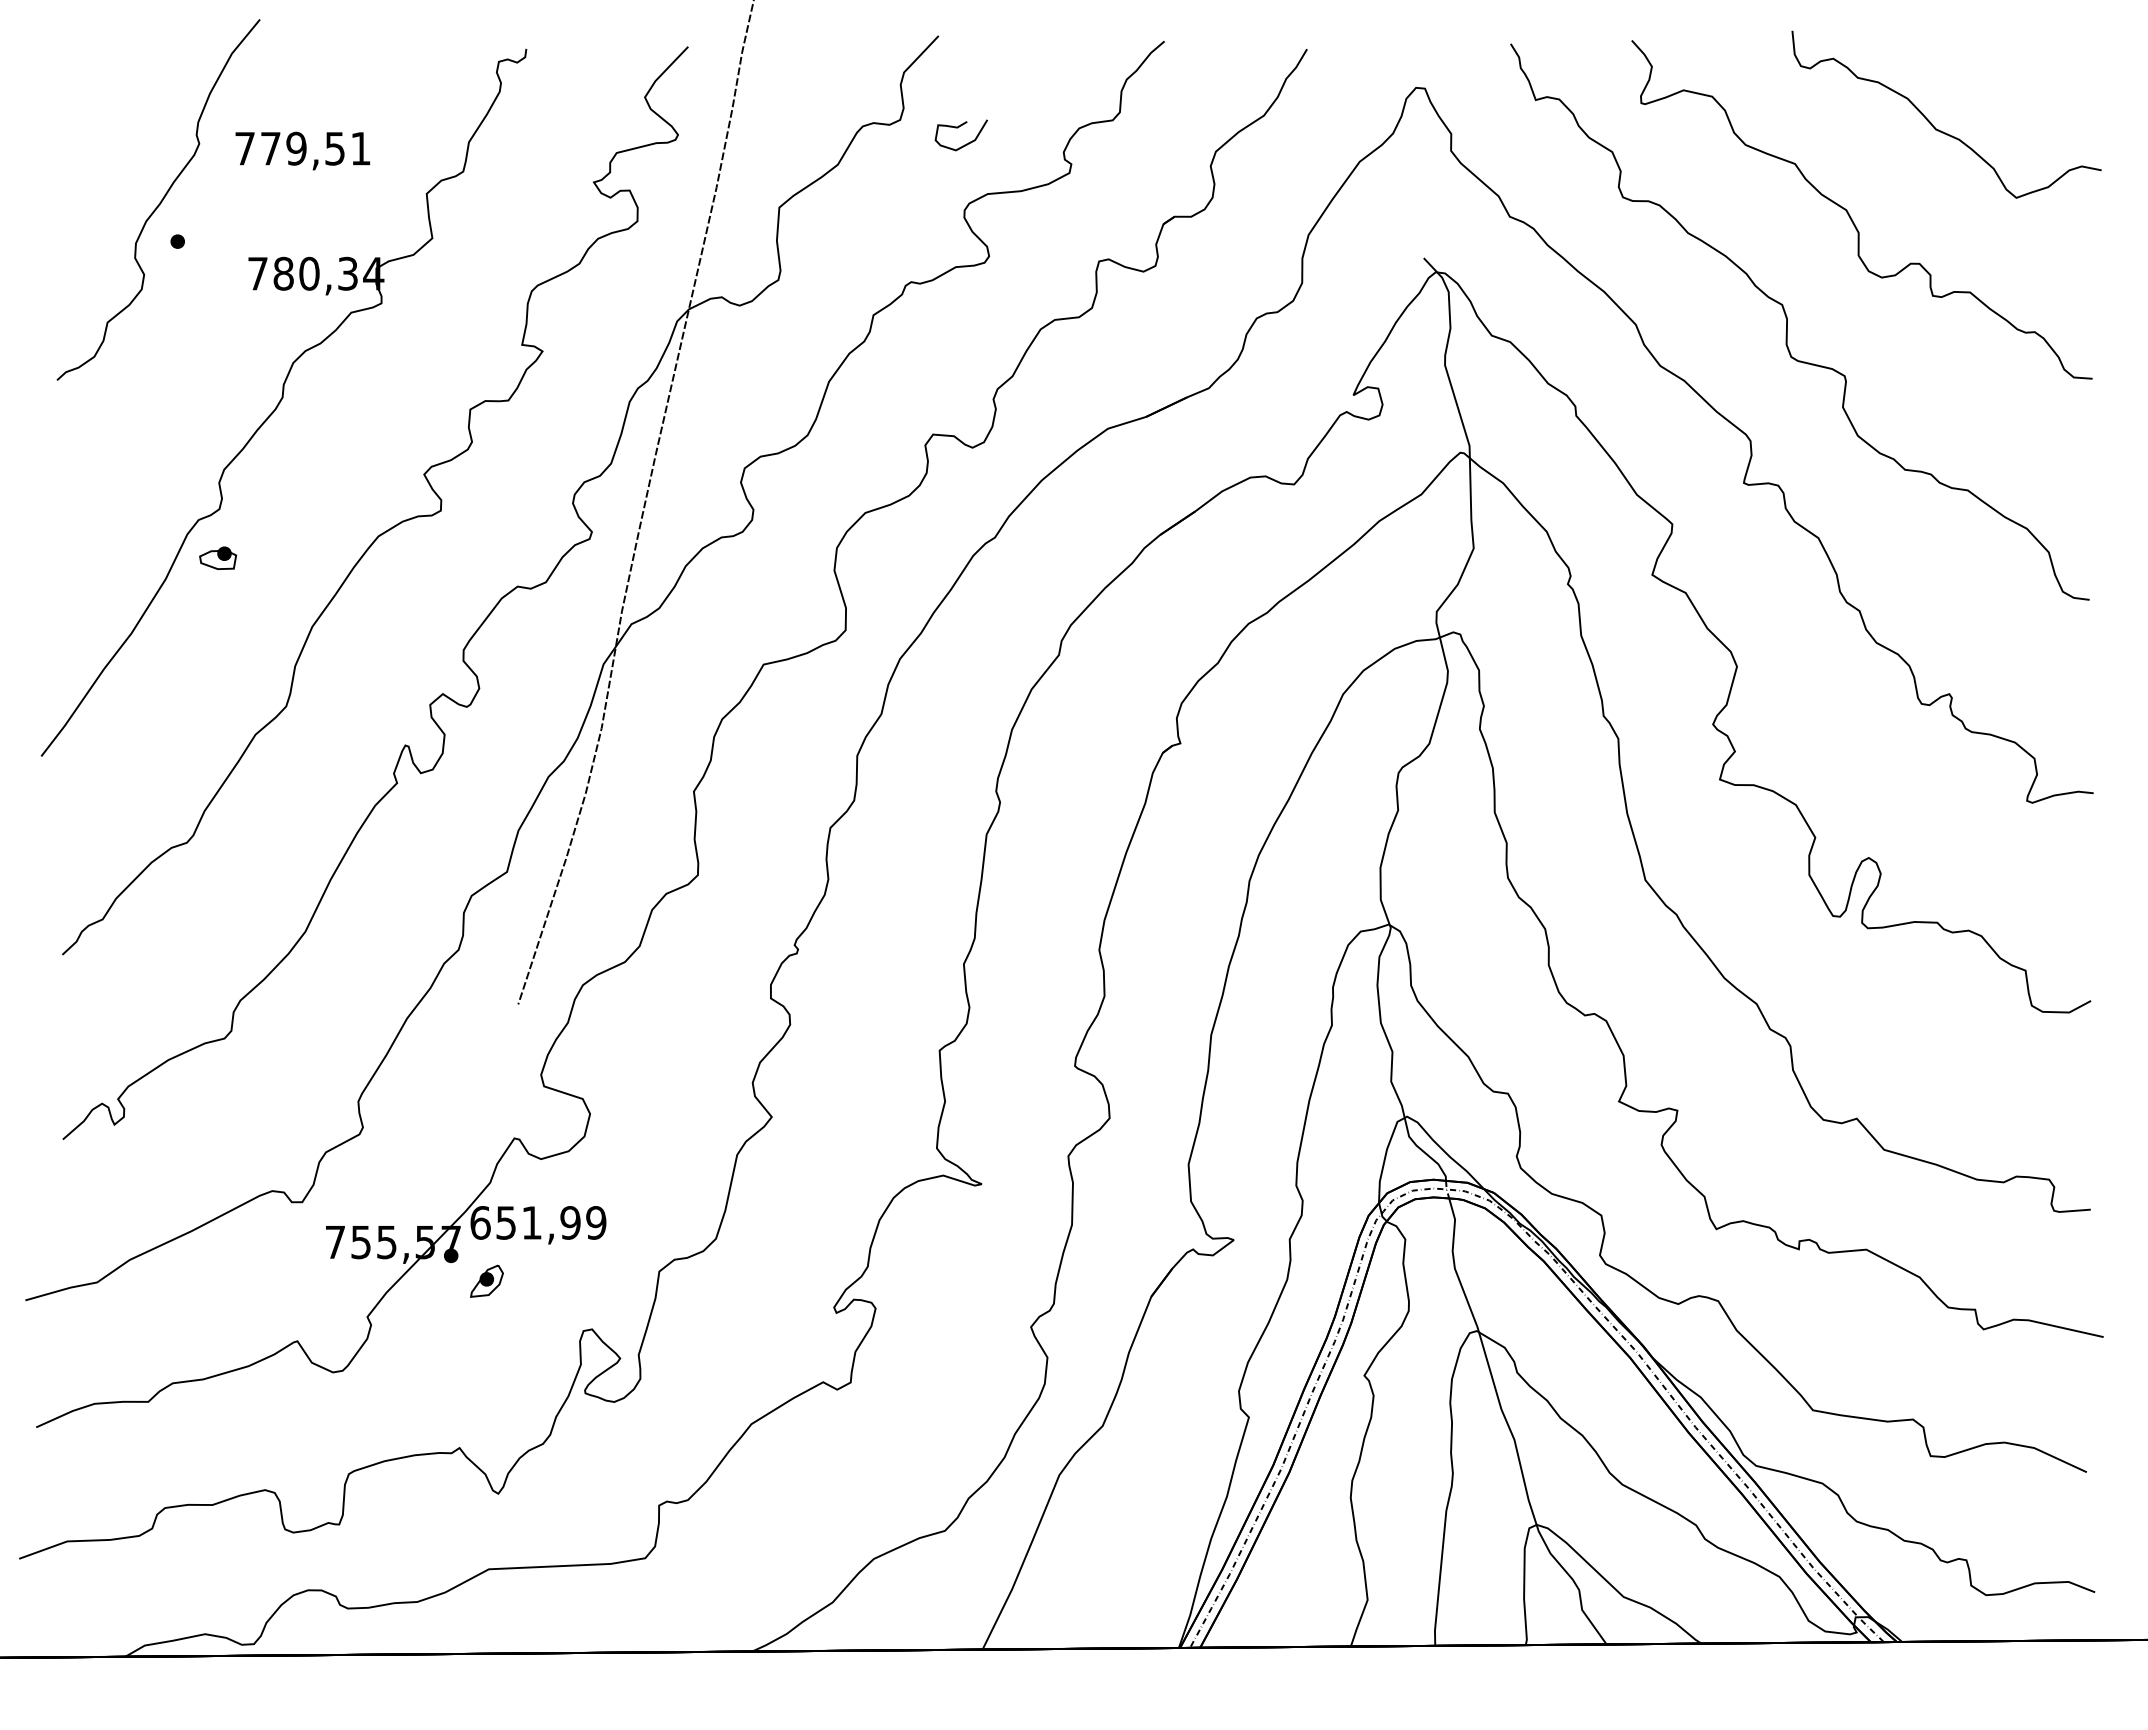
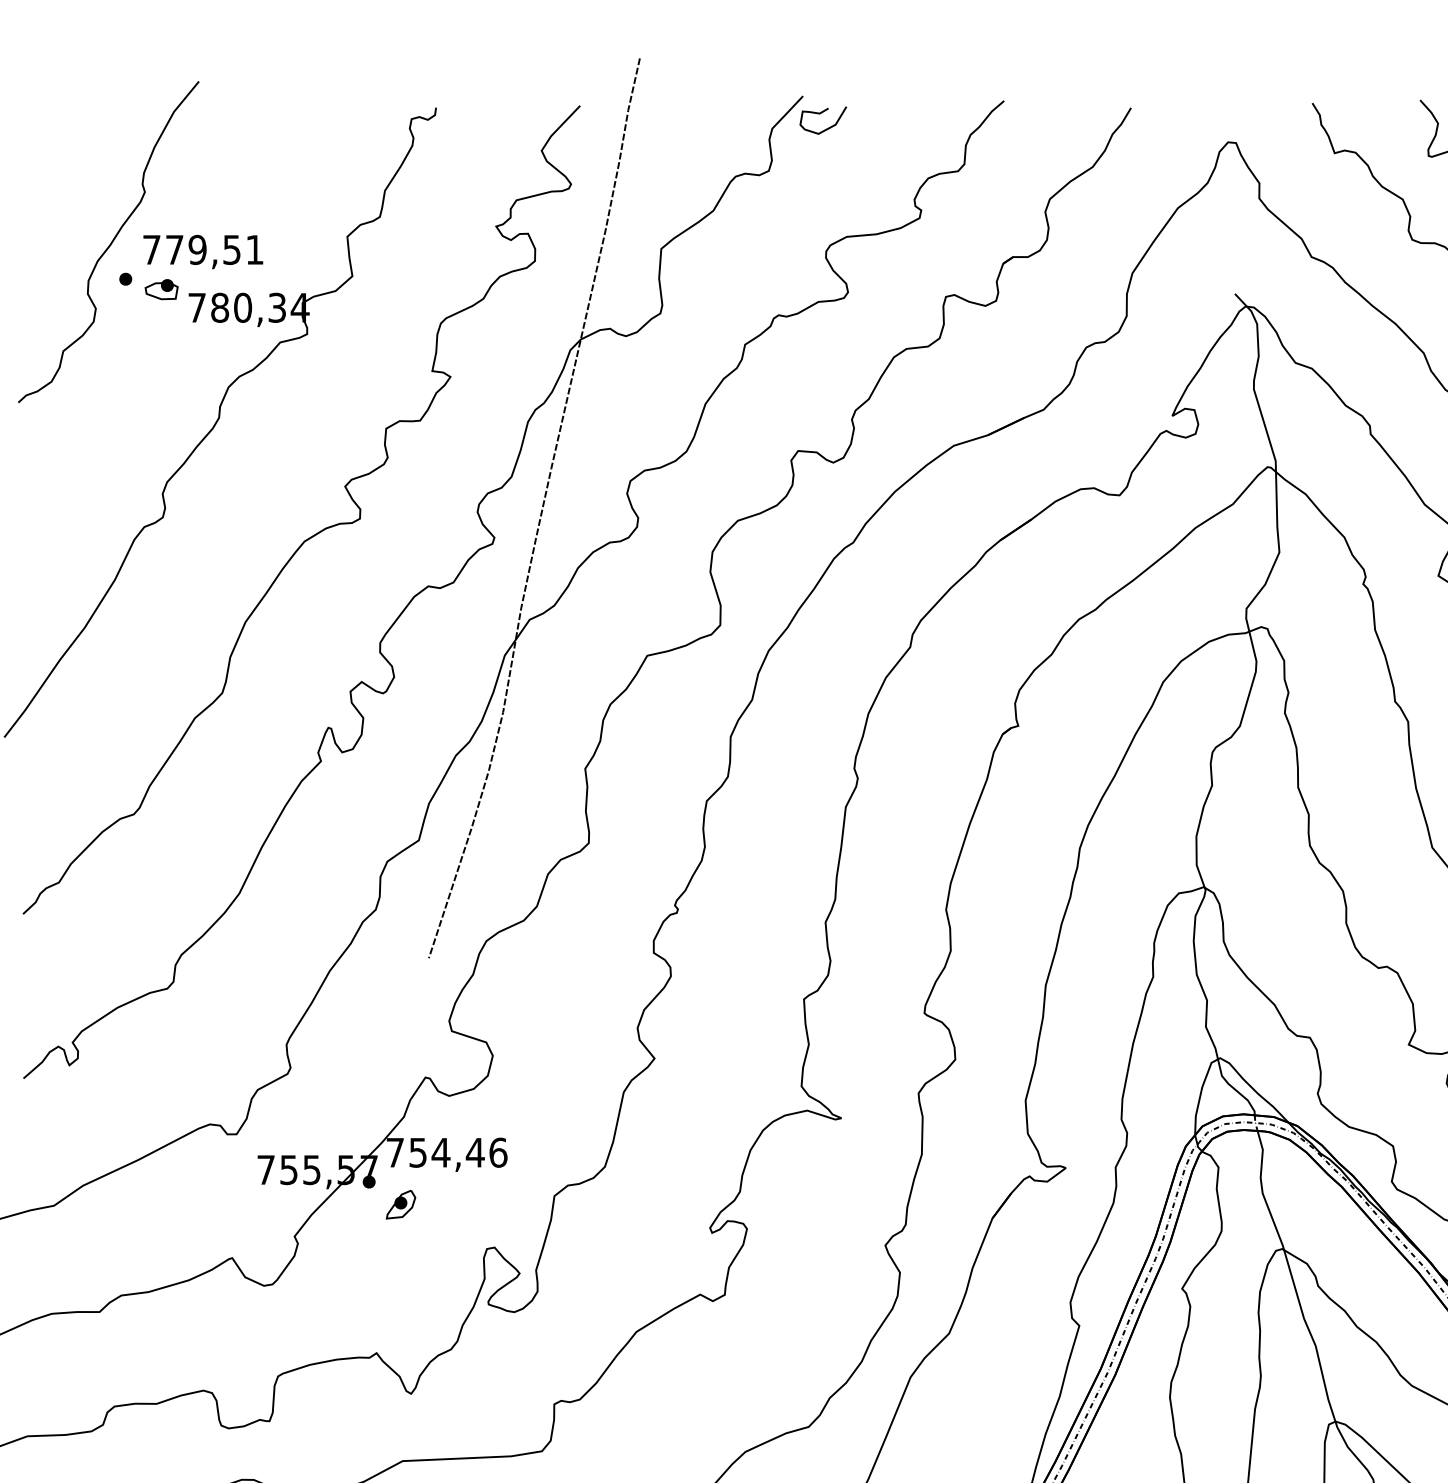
curve: (957, 128) -> (819, 114), moved
text: (302, 150) -> (202, 251), moved
part: (218, 557) -> (162, 288), moved
text: (538, 1222) -> (446, 1152), 651,99 -> 754,46

